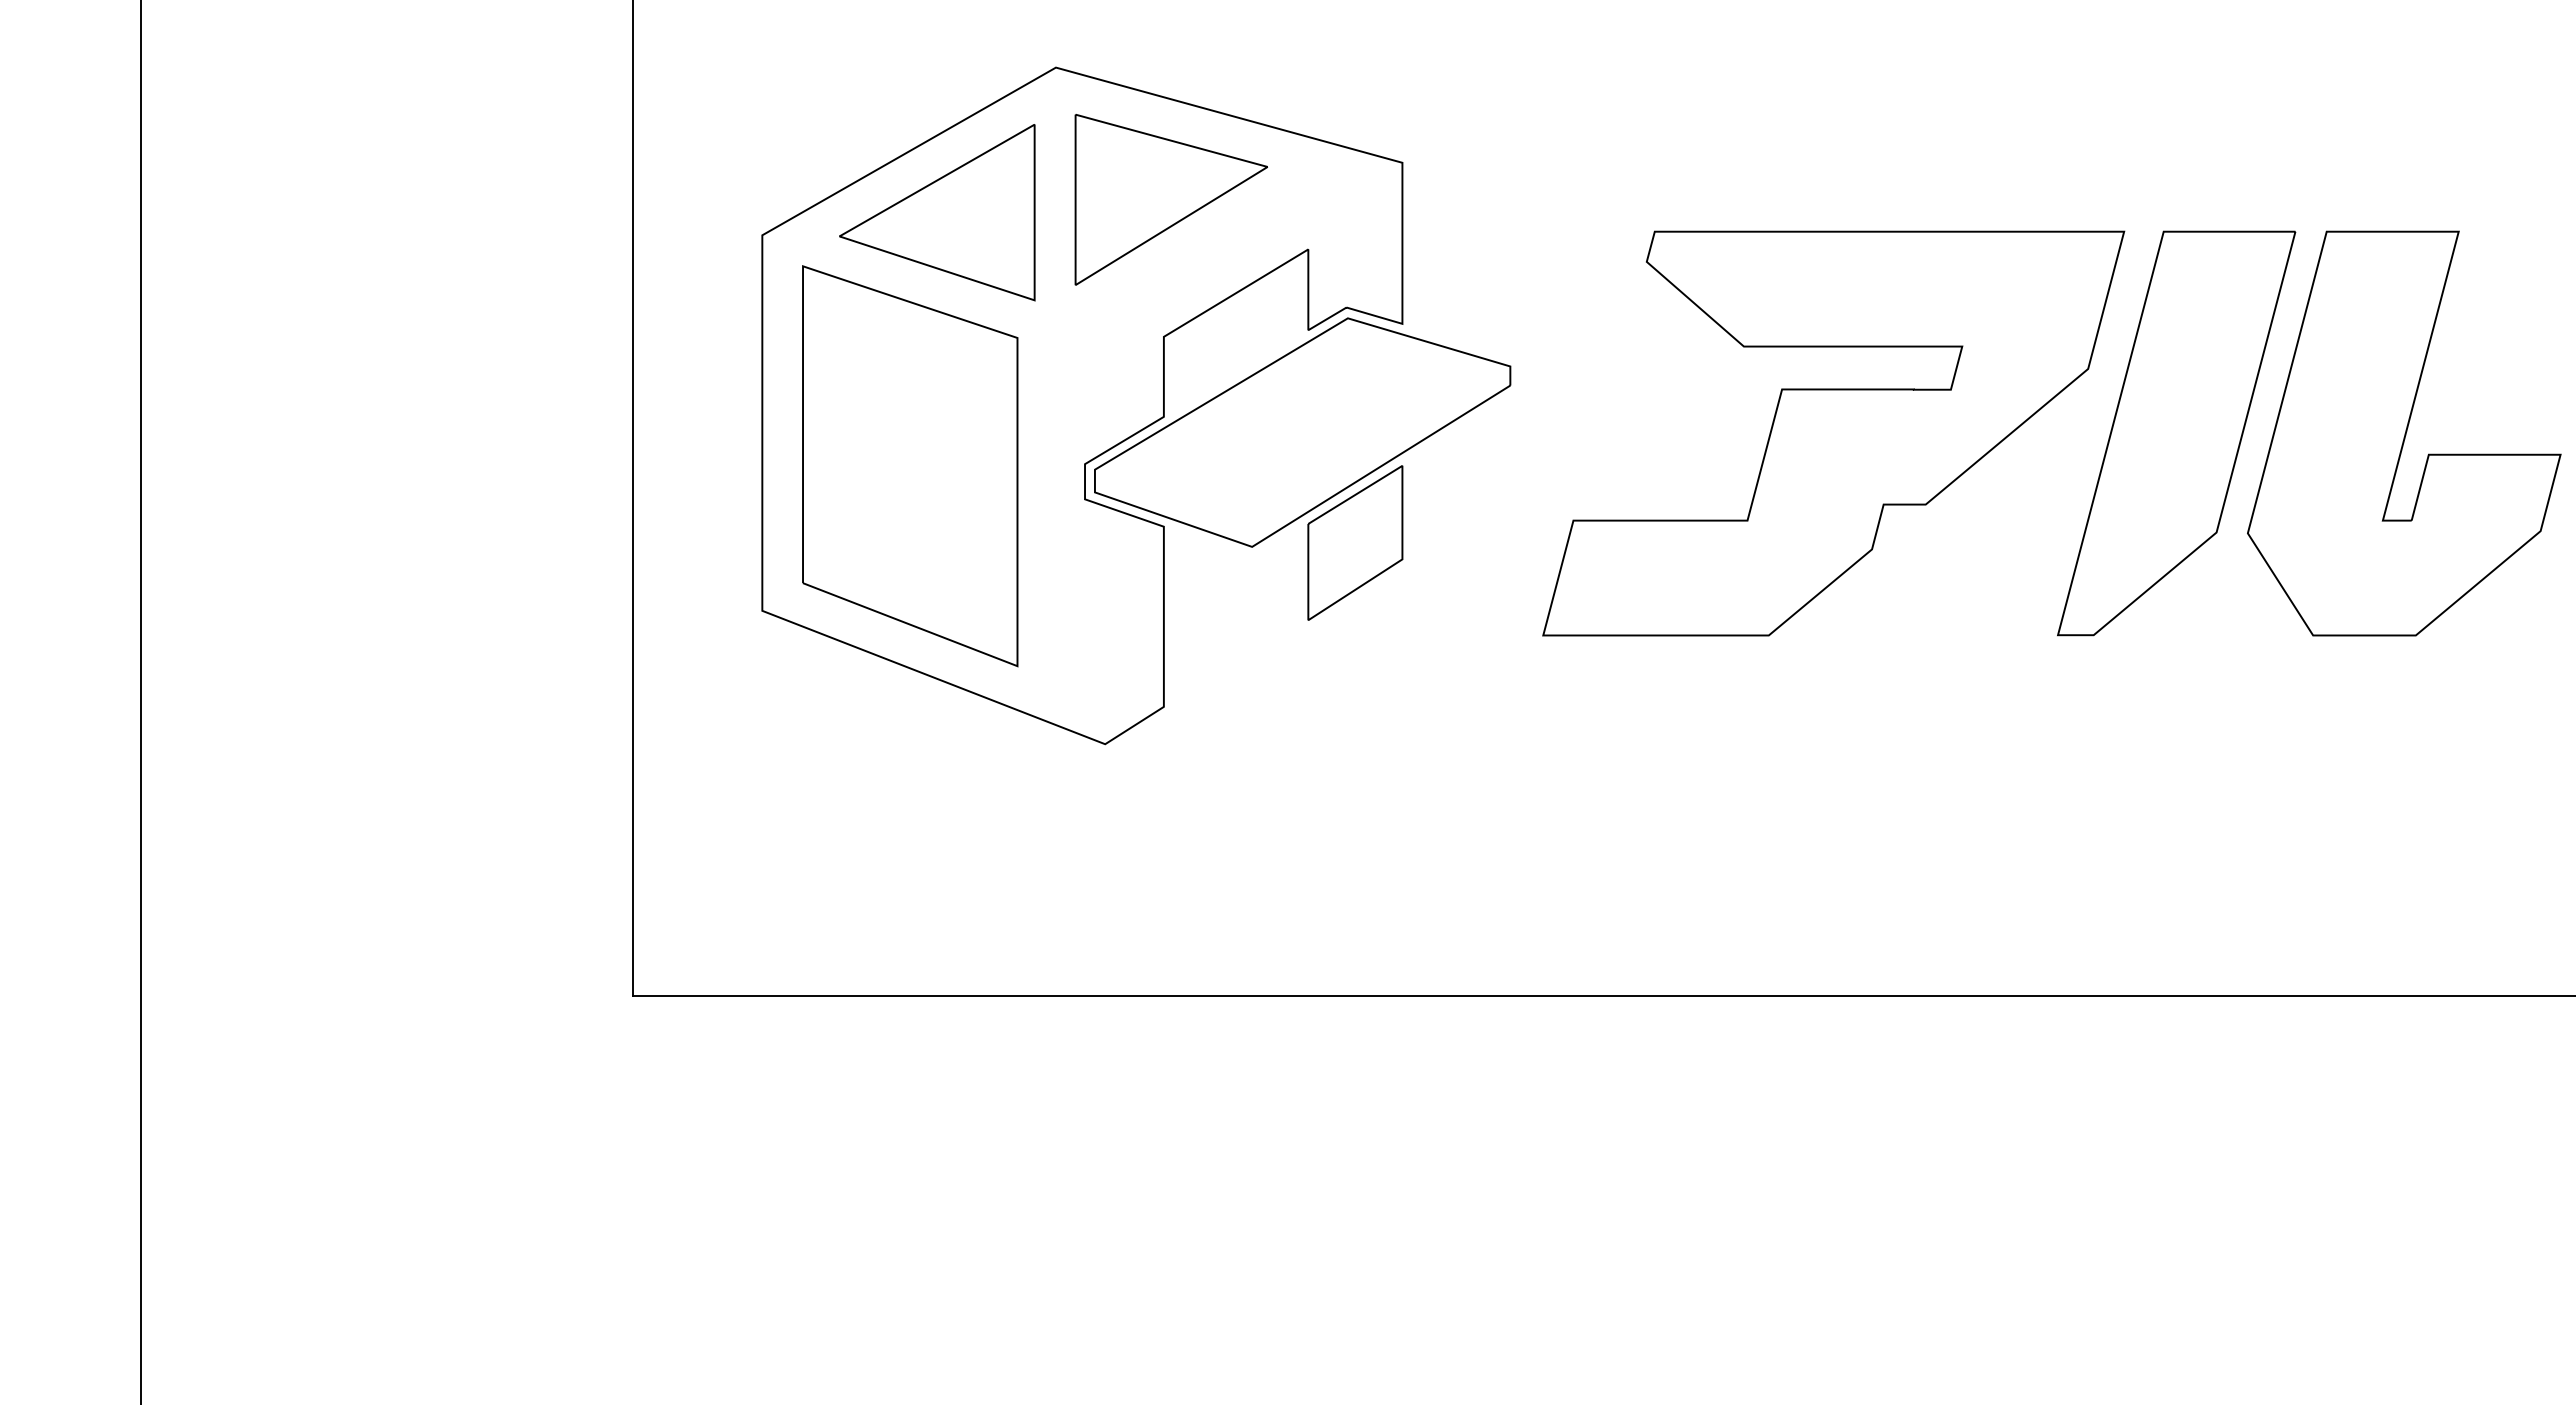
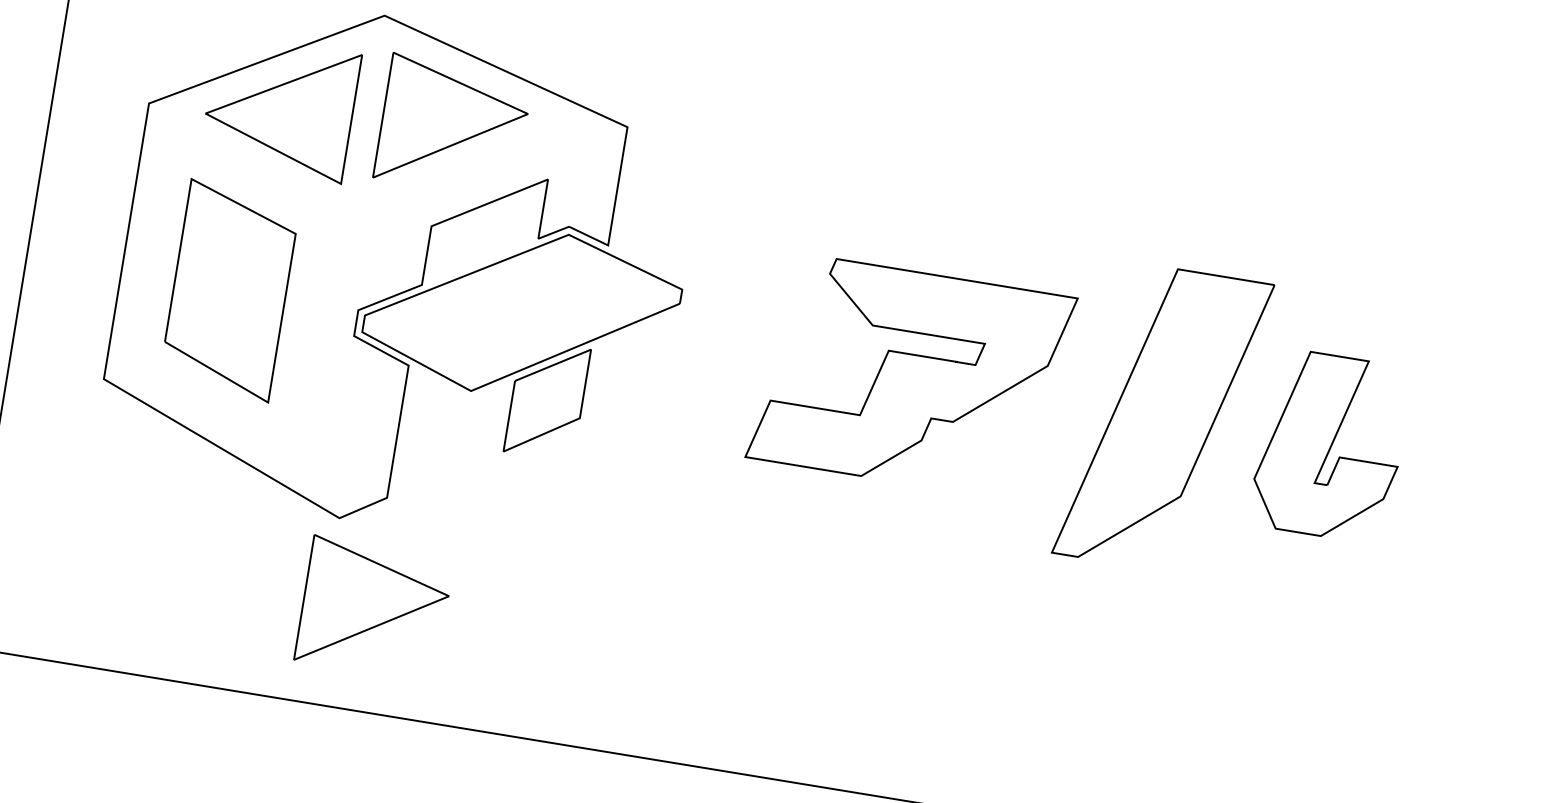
part: (1833, 433) -> (911, 377), size x0.7
part: (2404, 433) -> (1330, 446), size x0.6
part: (910, 466) -> (230, 290), size x0.7
part: (1170, 856) -> (373, 608), added

